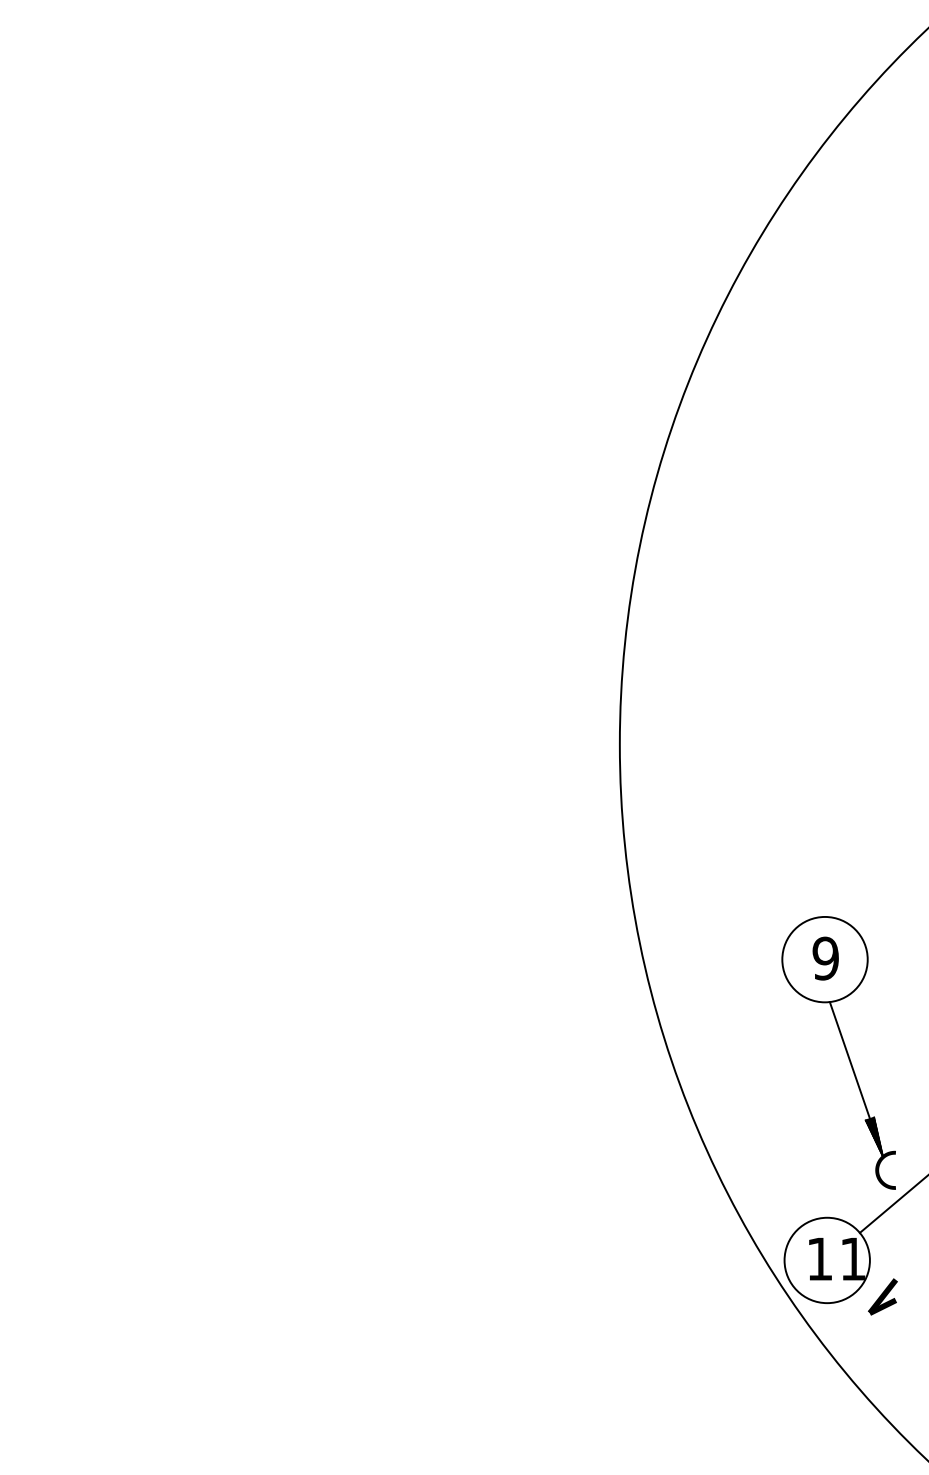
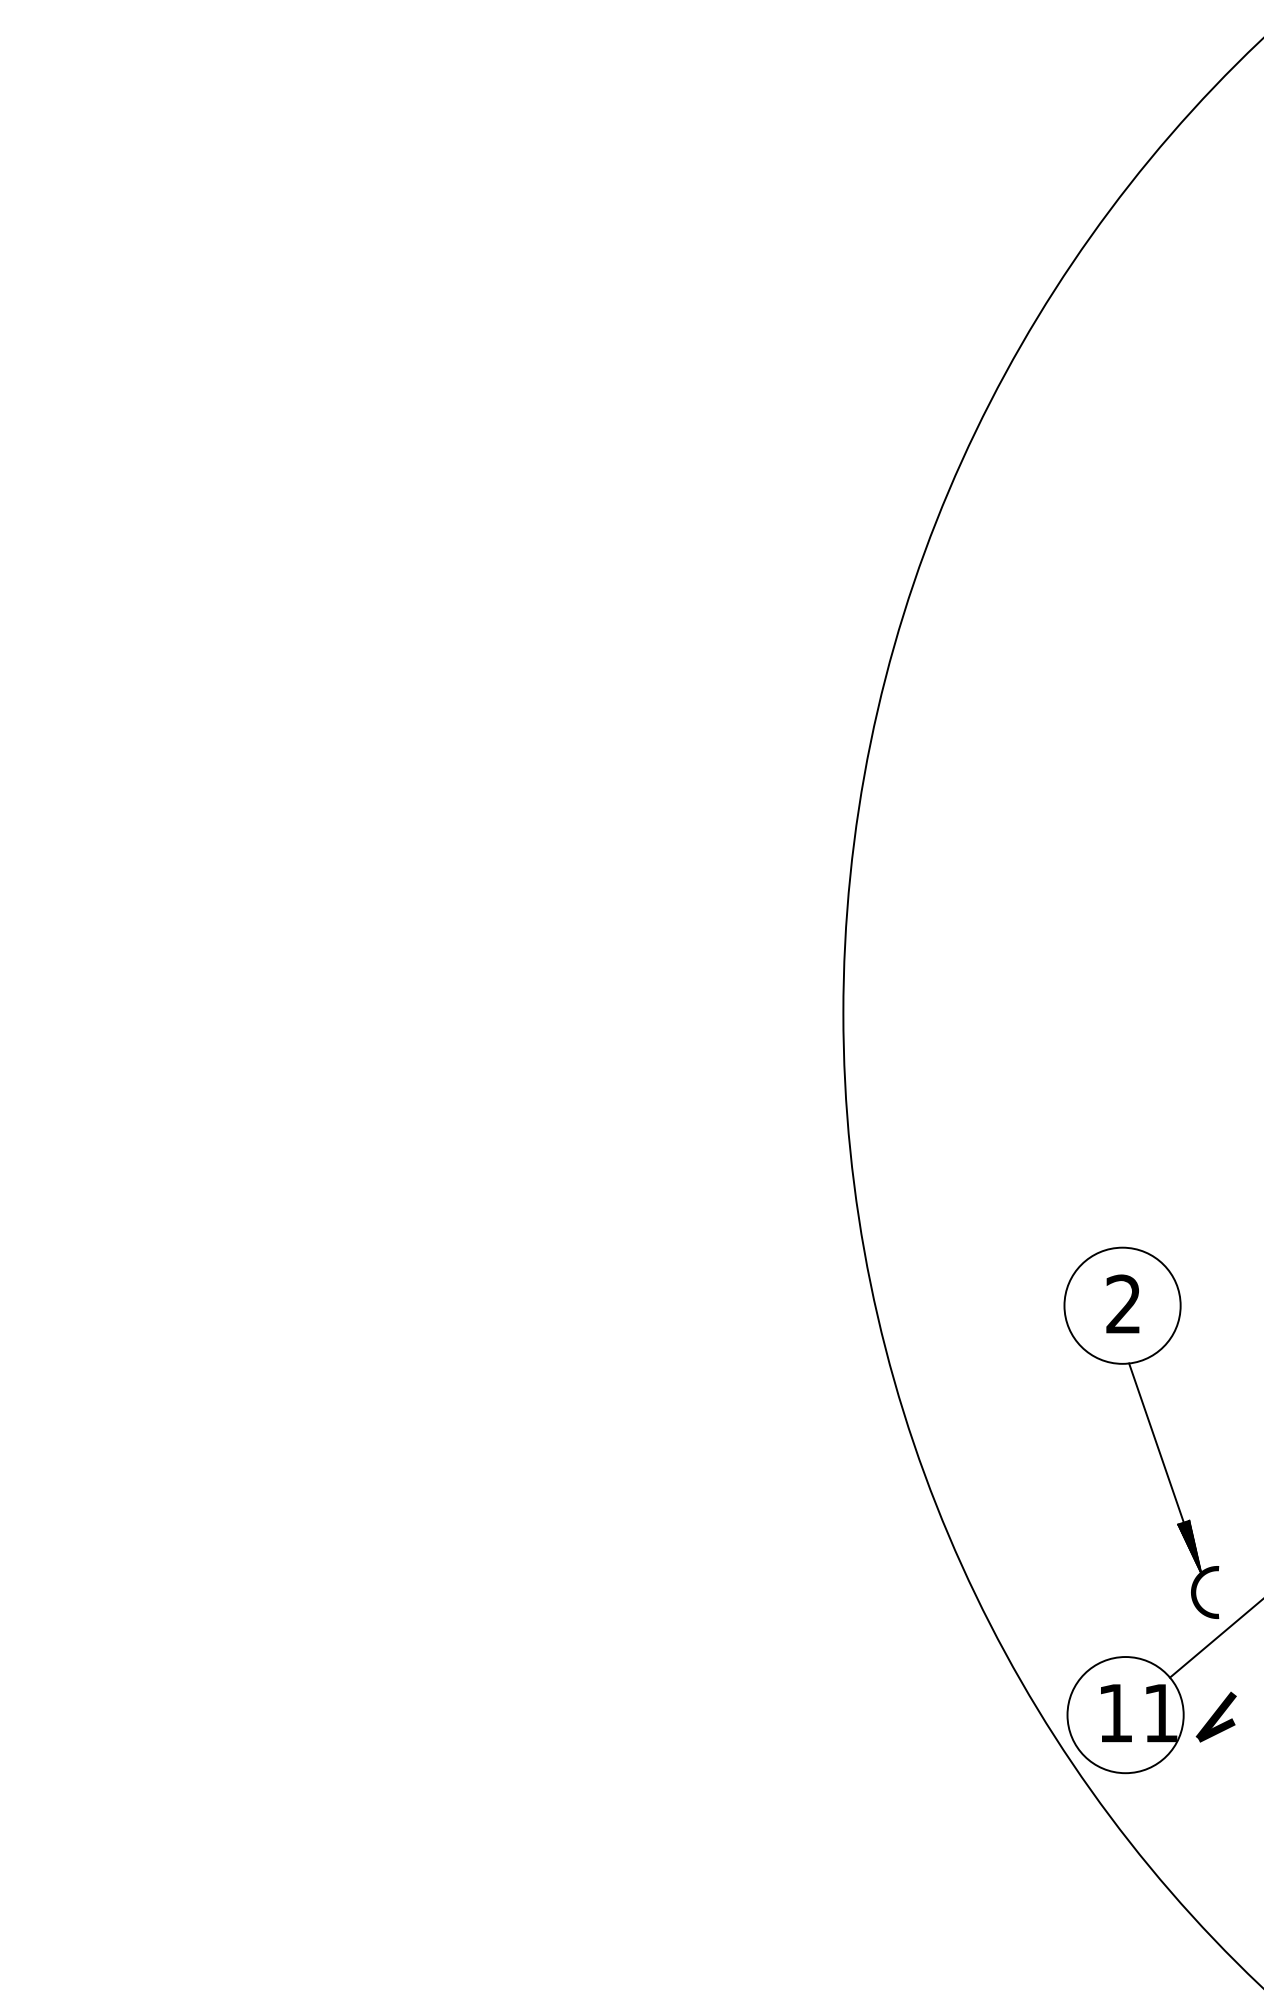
text: (825, 958) -> (1123, 1304), 9 -> 2
part: (882, 1296) -> (1215, 1716), moved

